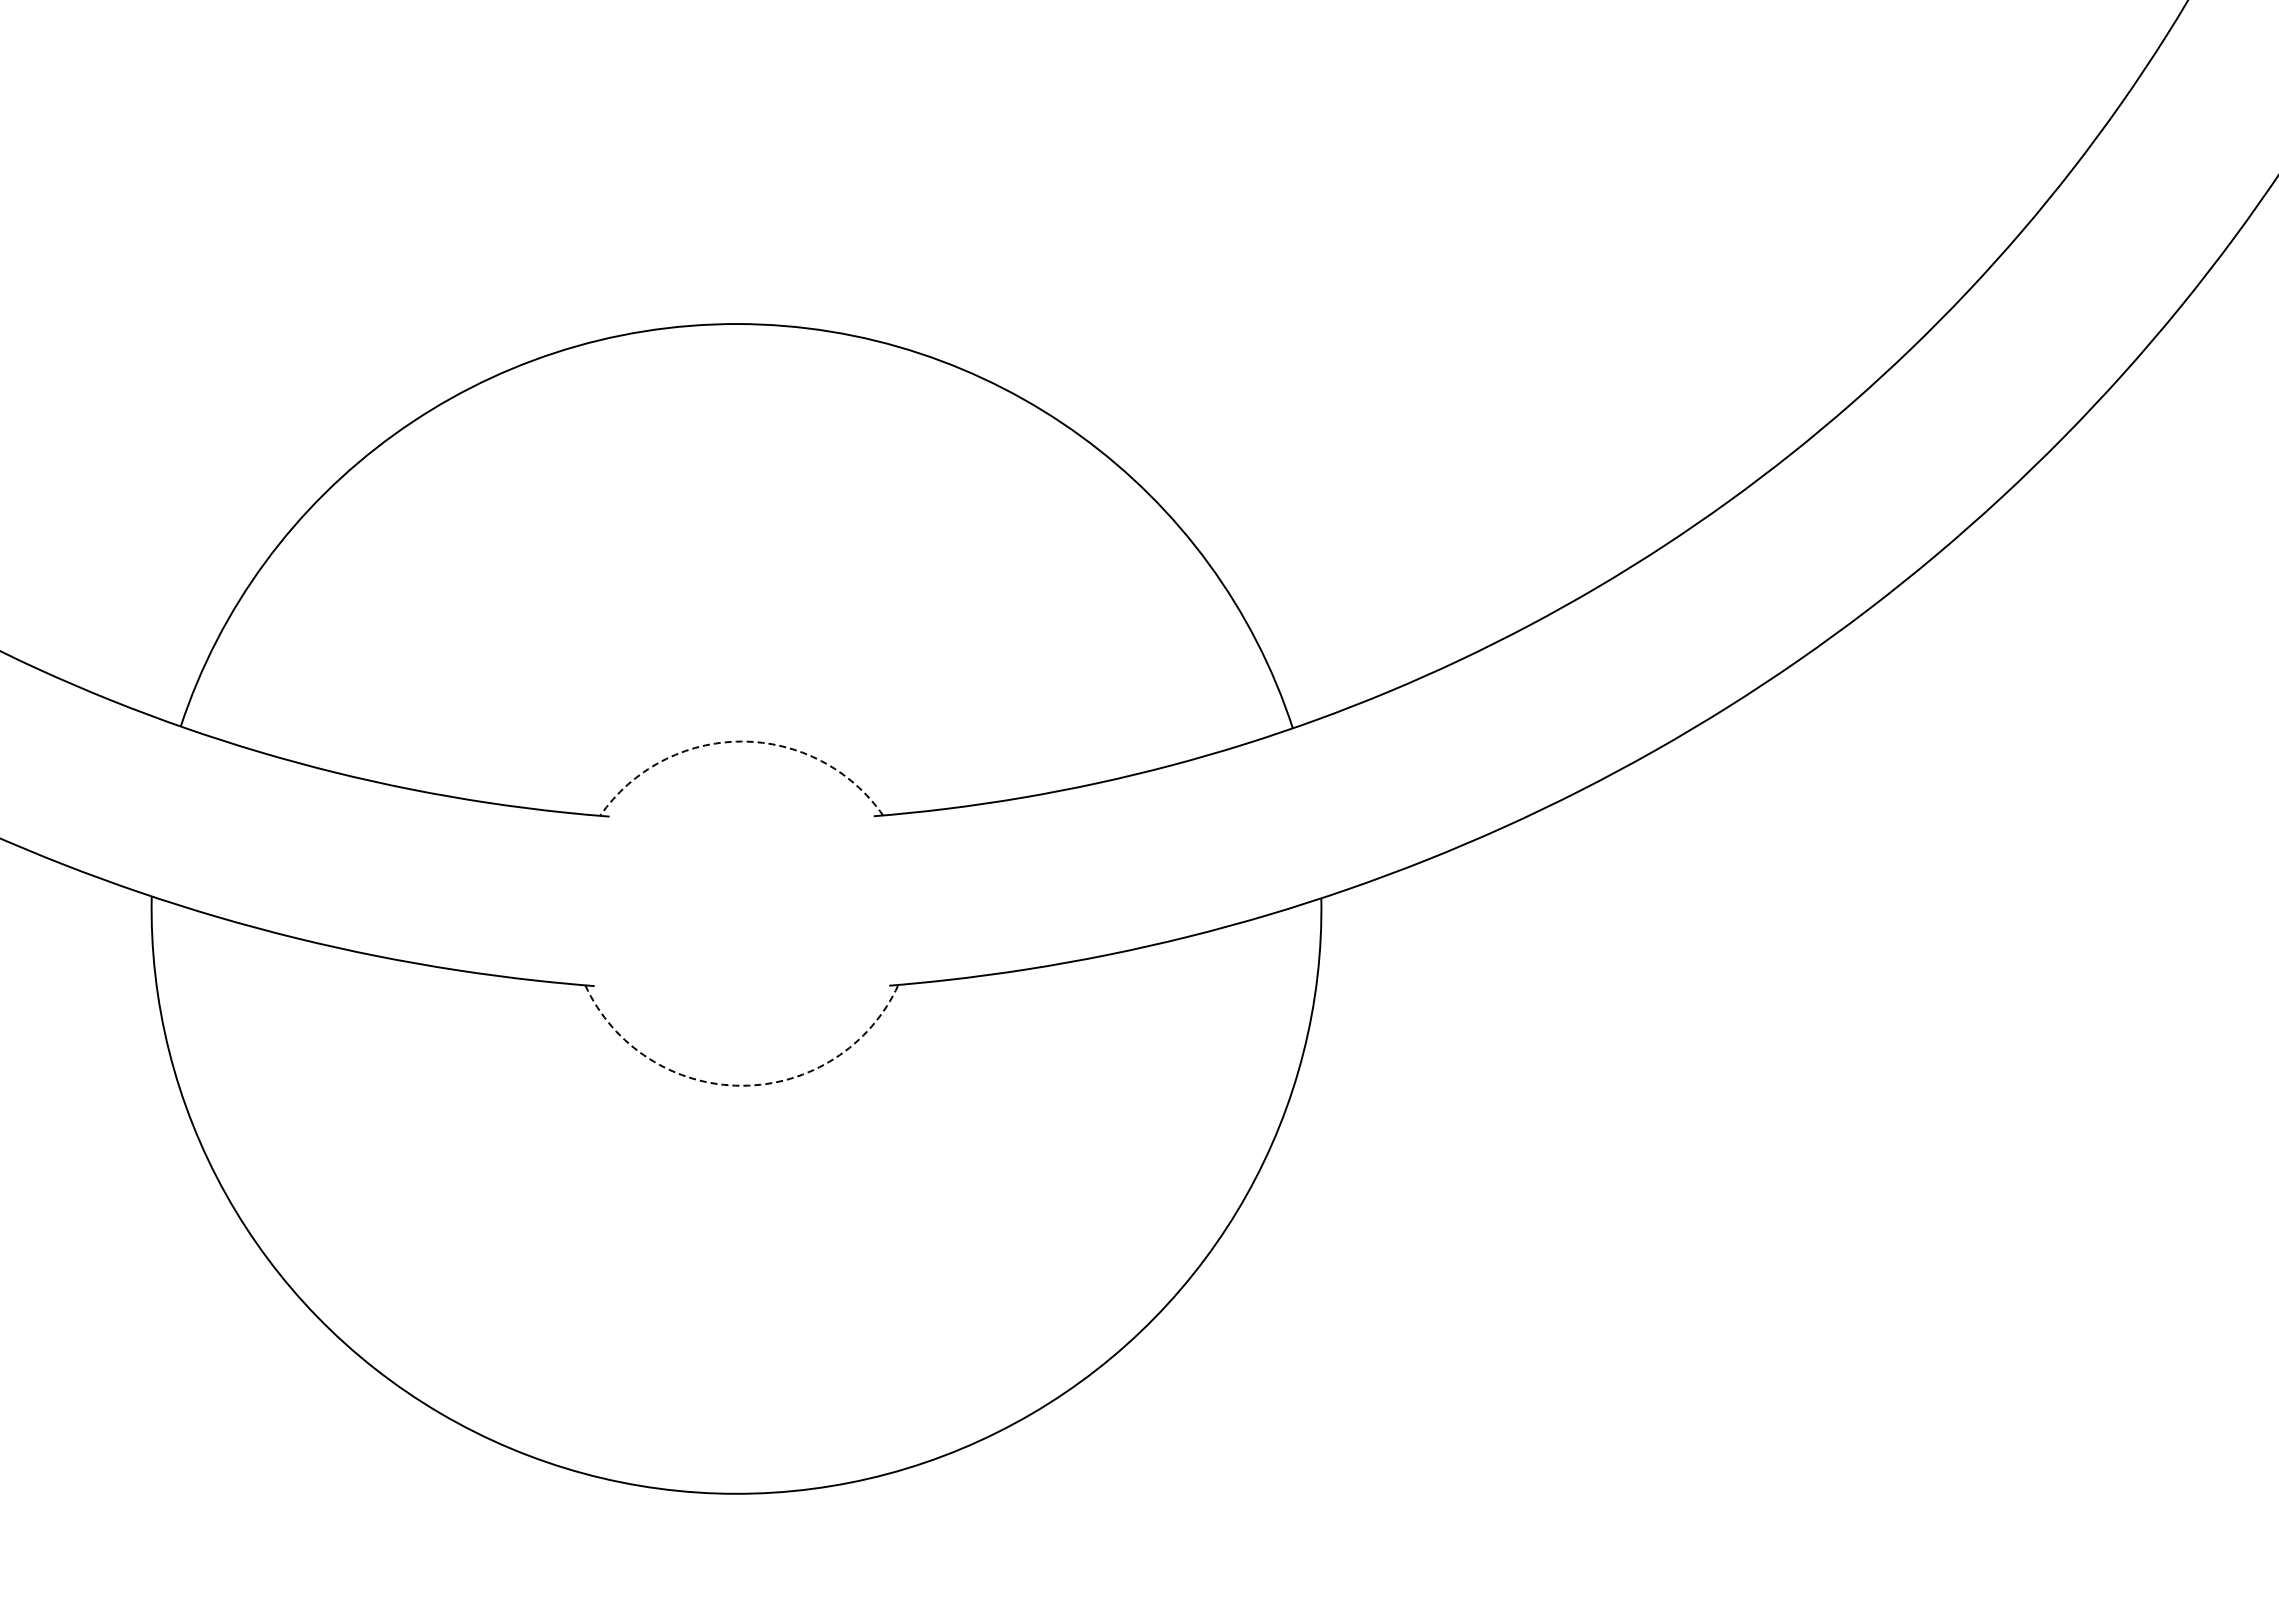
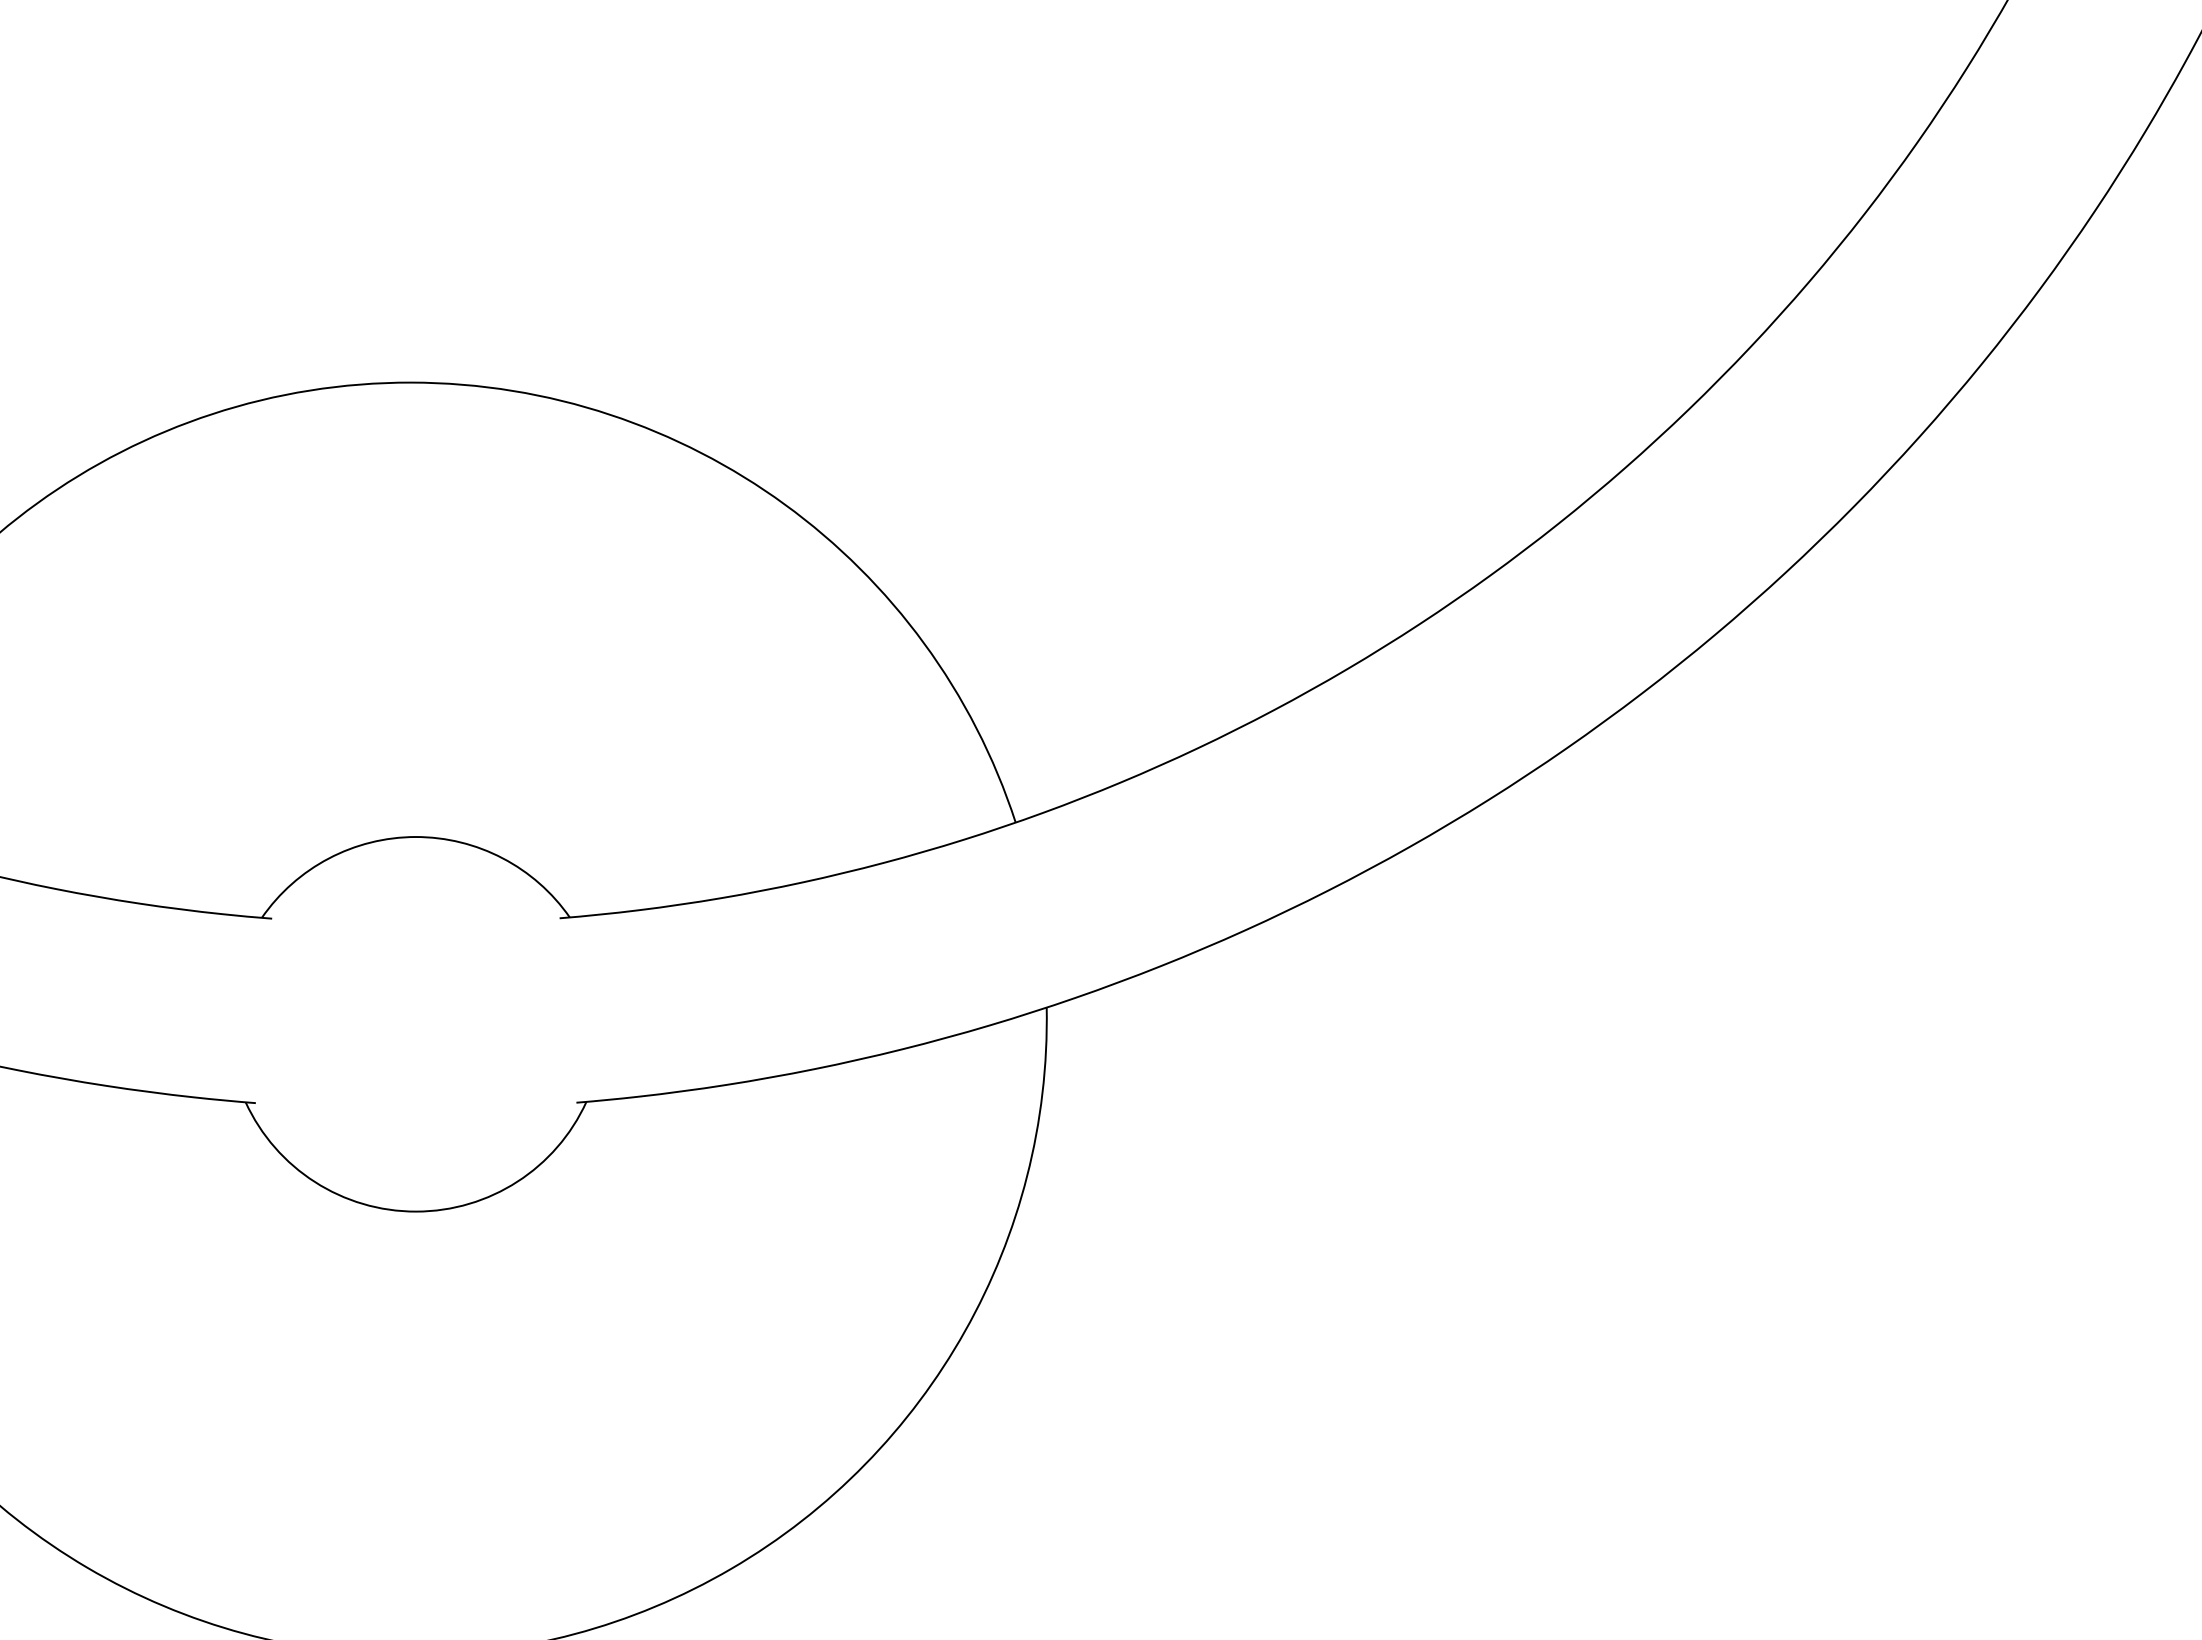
arc: (741, 741) -> (415, 836), dashed -> solid
arc: (742, 1085) -> (416, 1211), dashed -> solid

